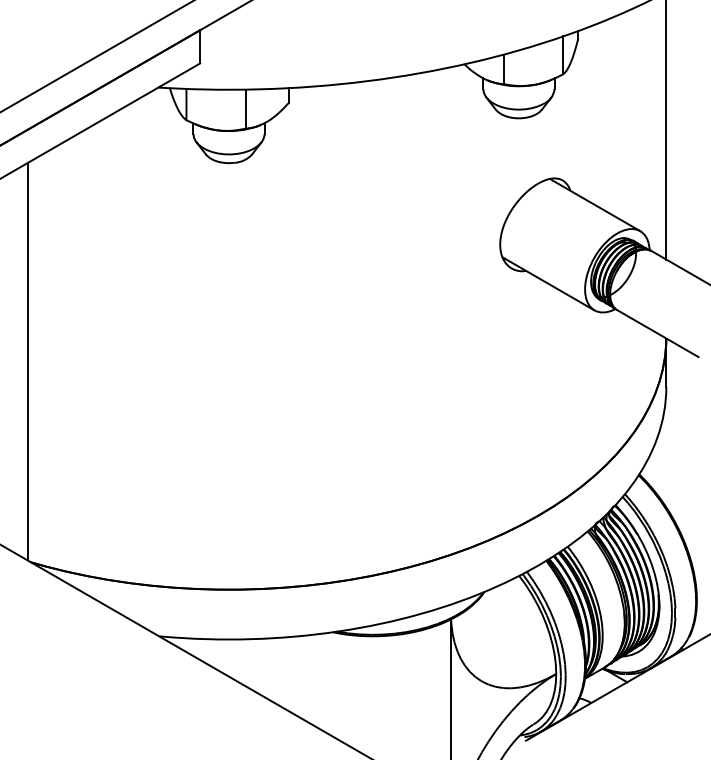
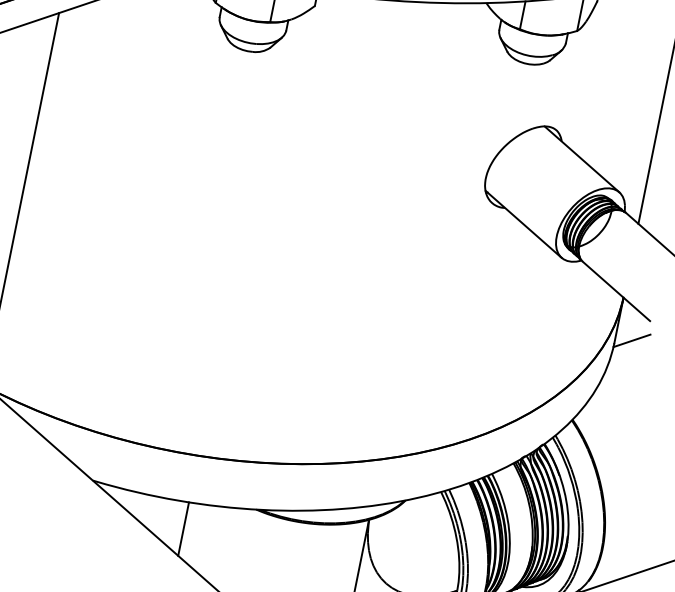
line: (683, 380) -> (631, 340), added
line: (262, 666) -> (183, 528), added

